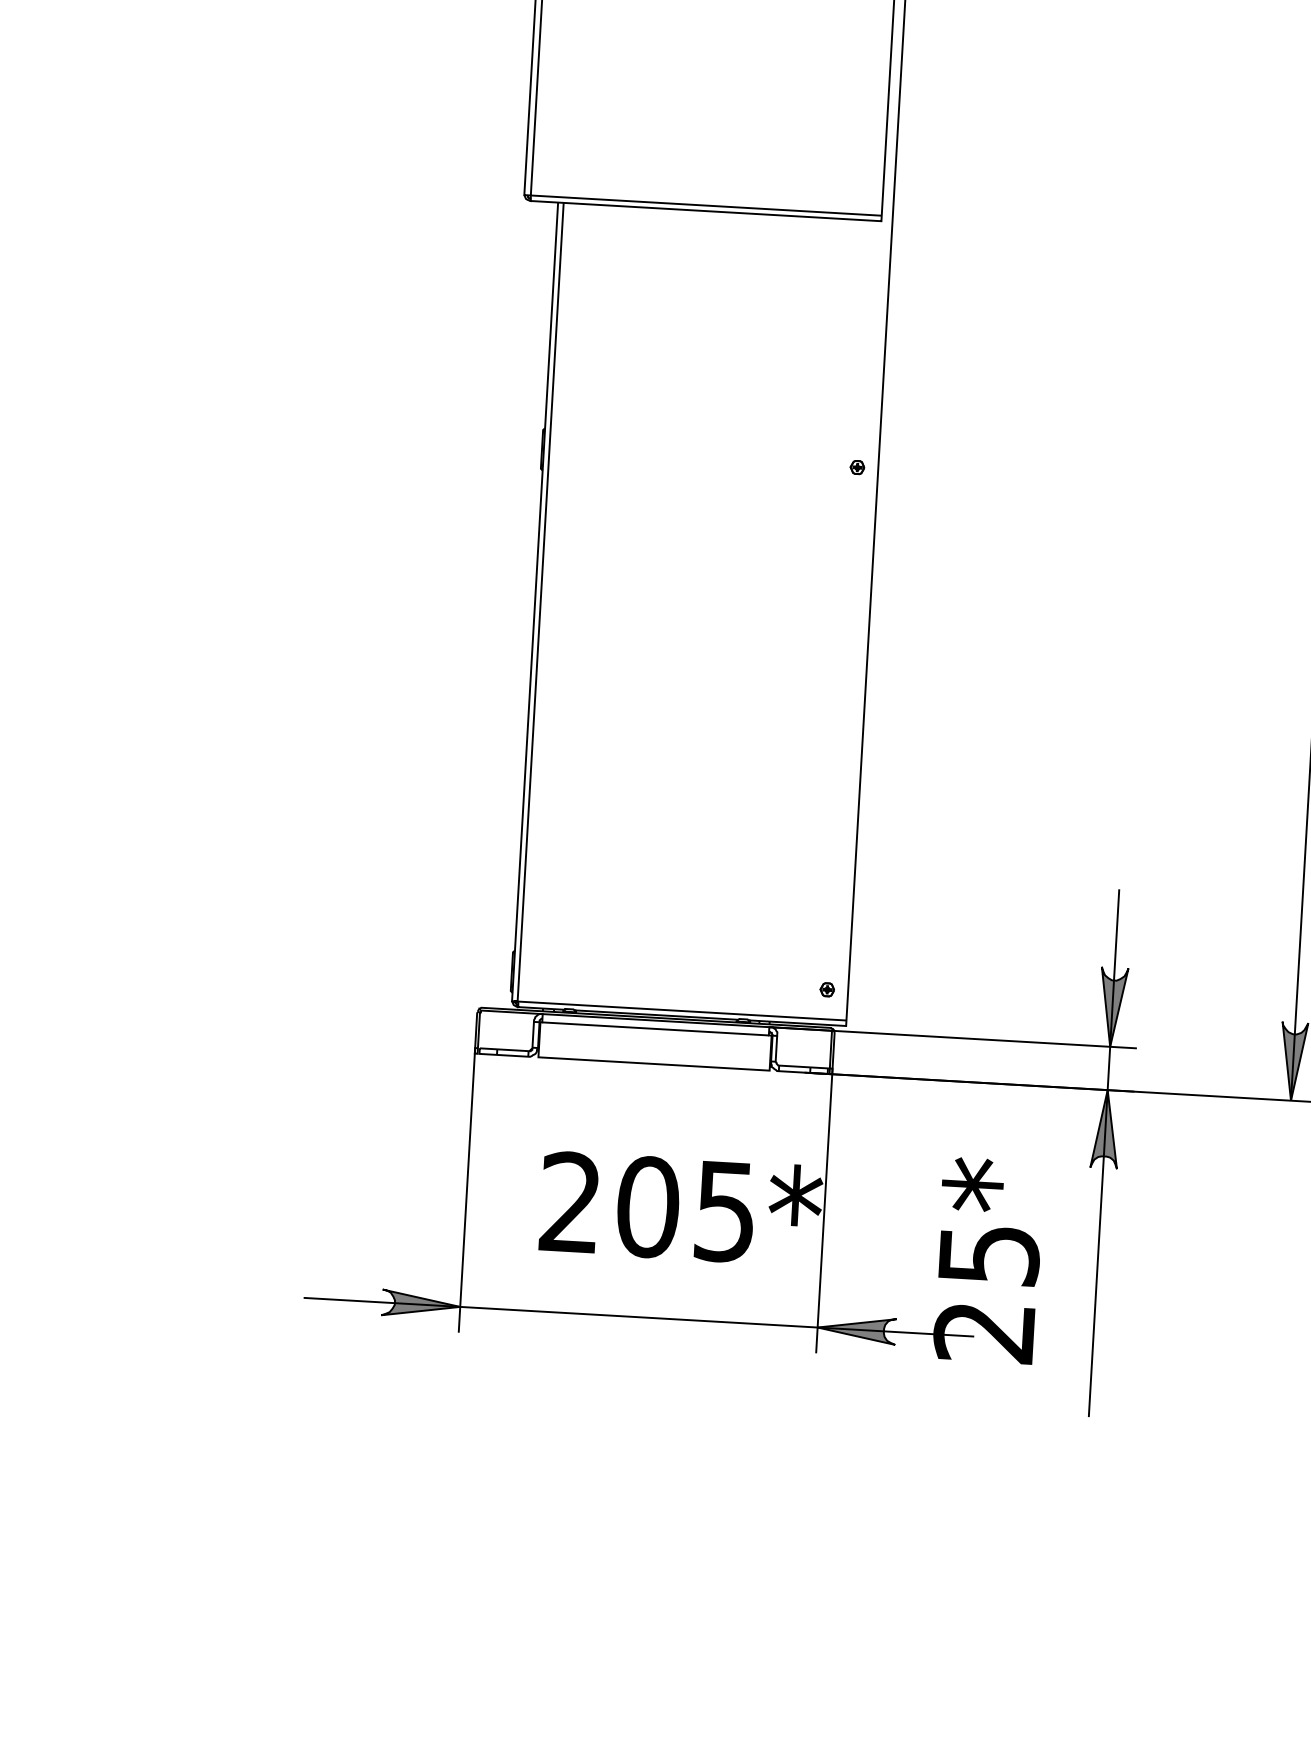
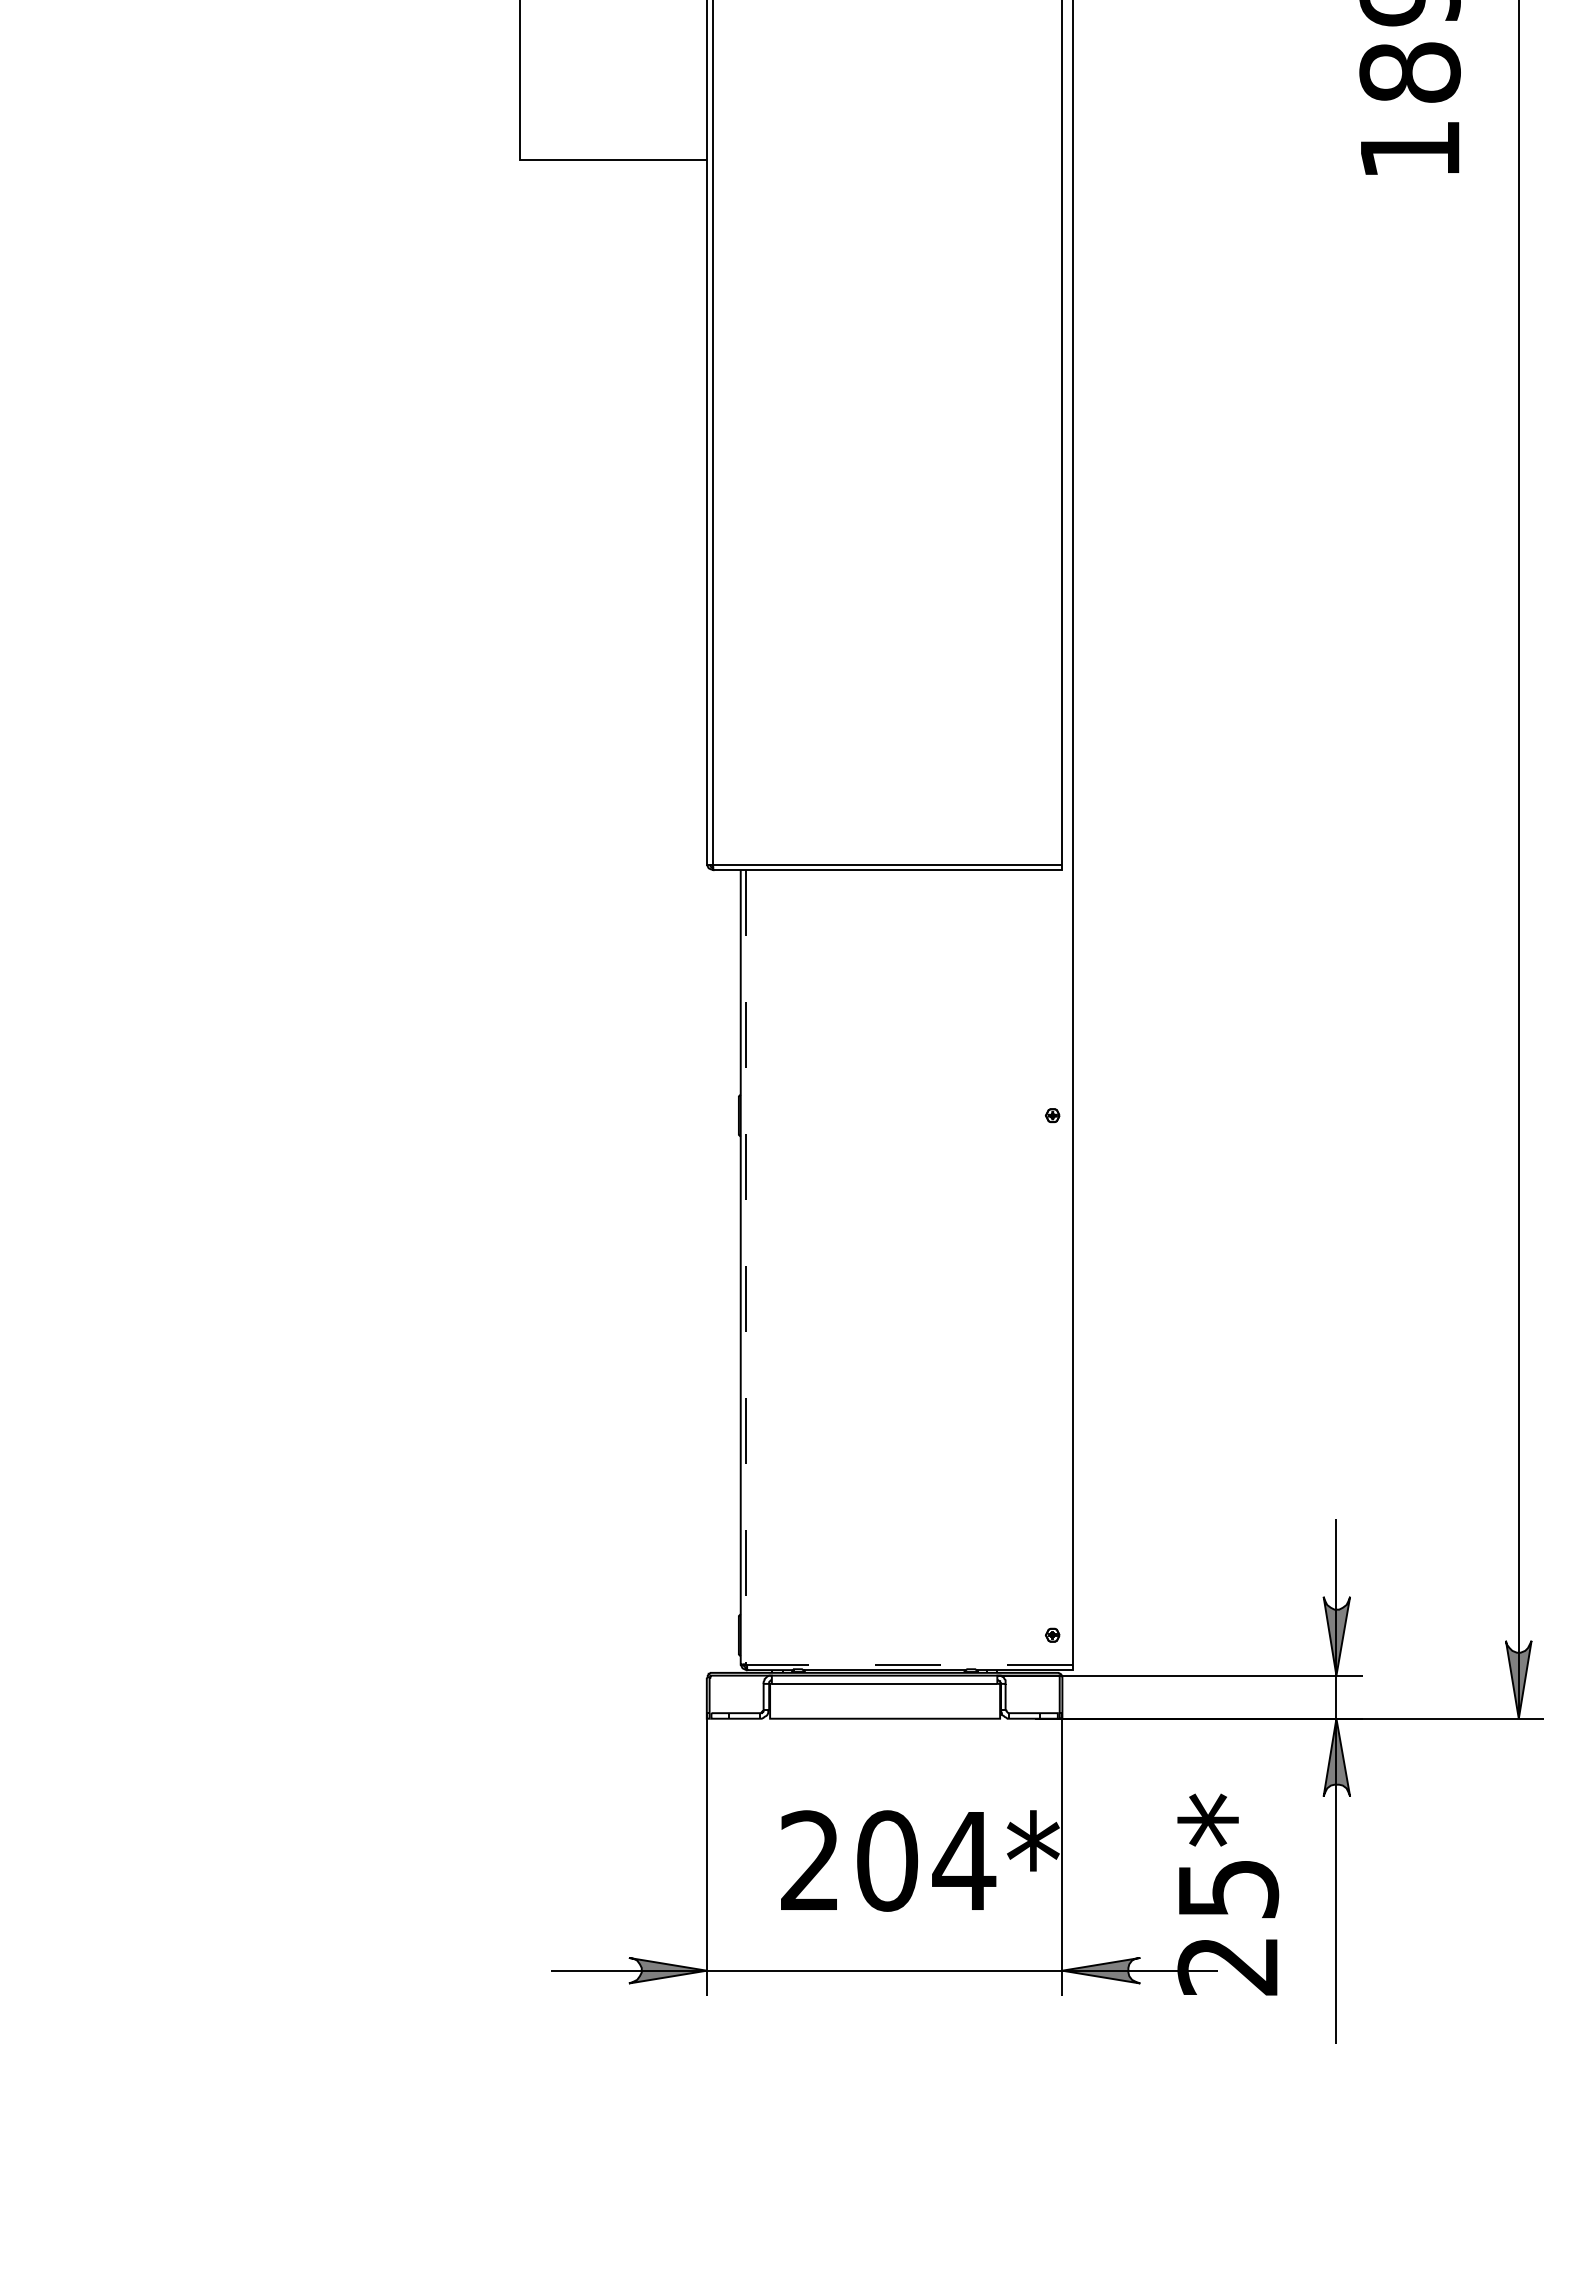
line: (531, 767) -> (746, 1431), solid -> dashed
text: (725, 1212) -> (964, 1861), 205* -> 204*

